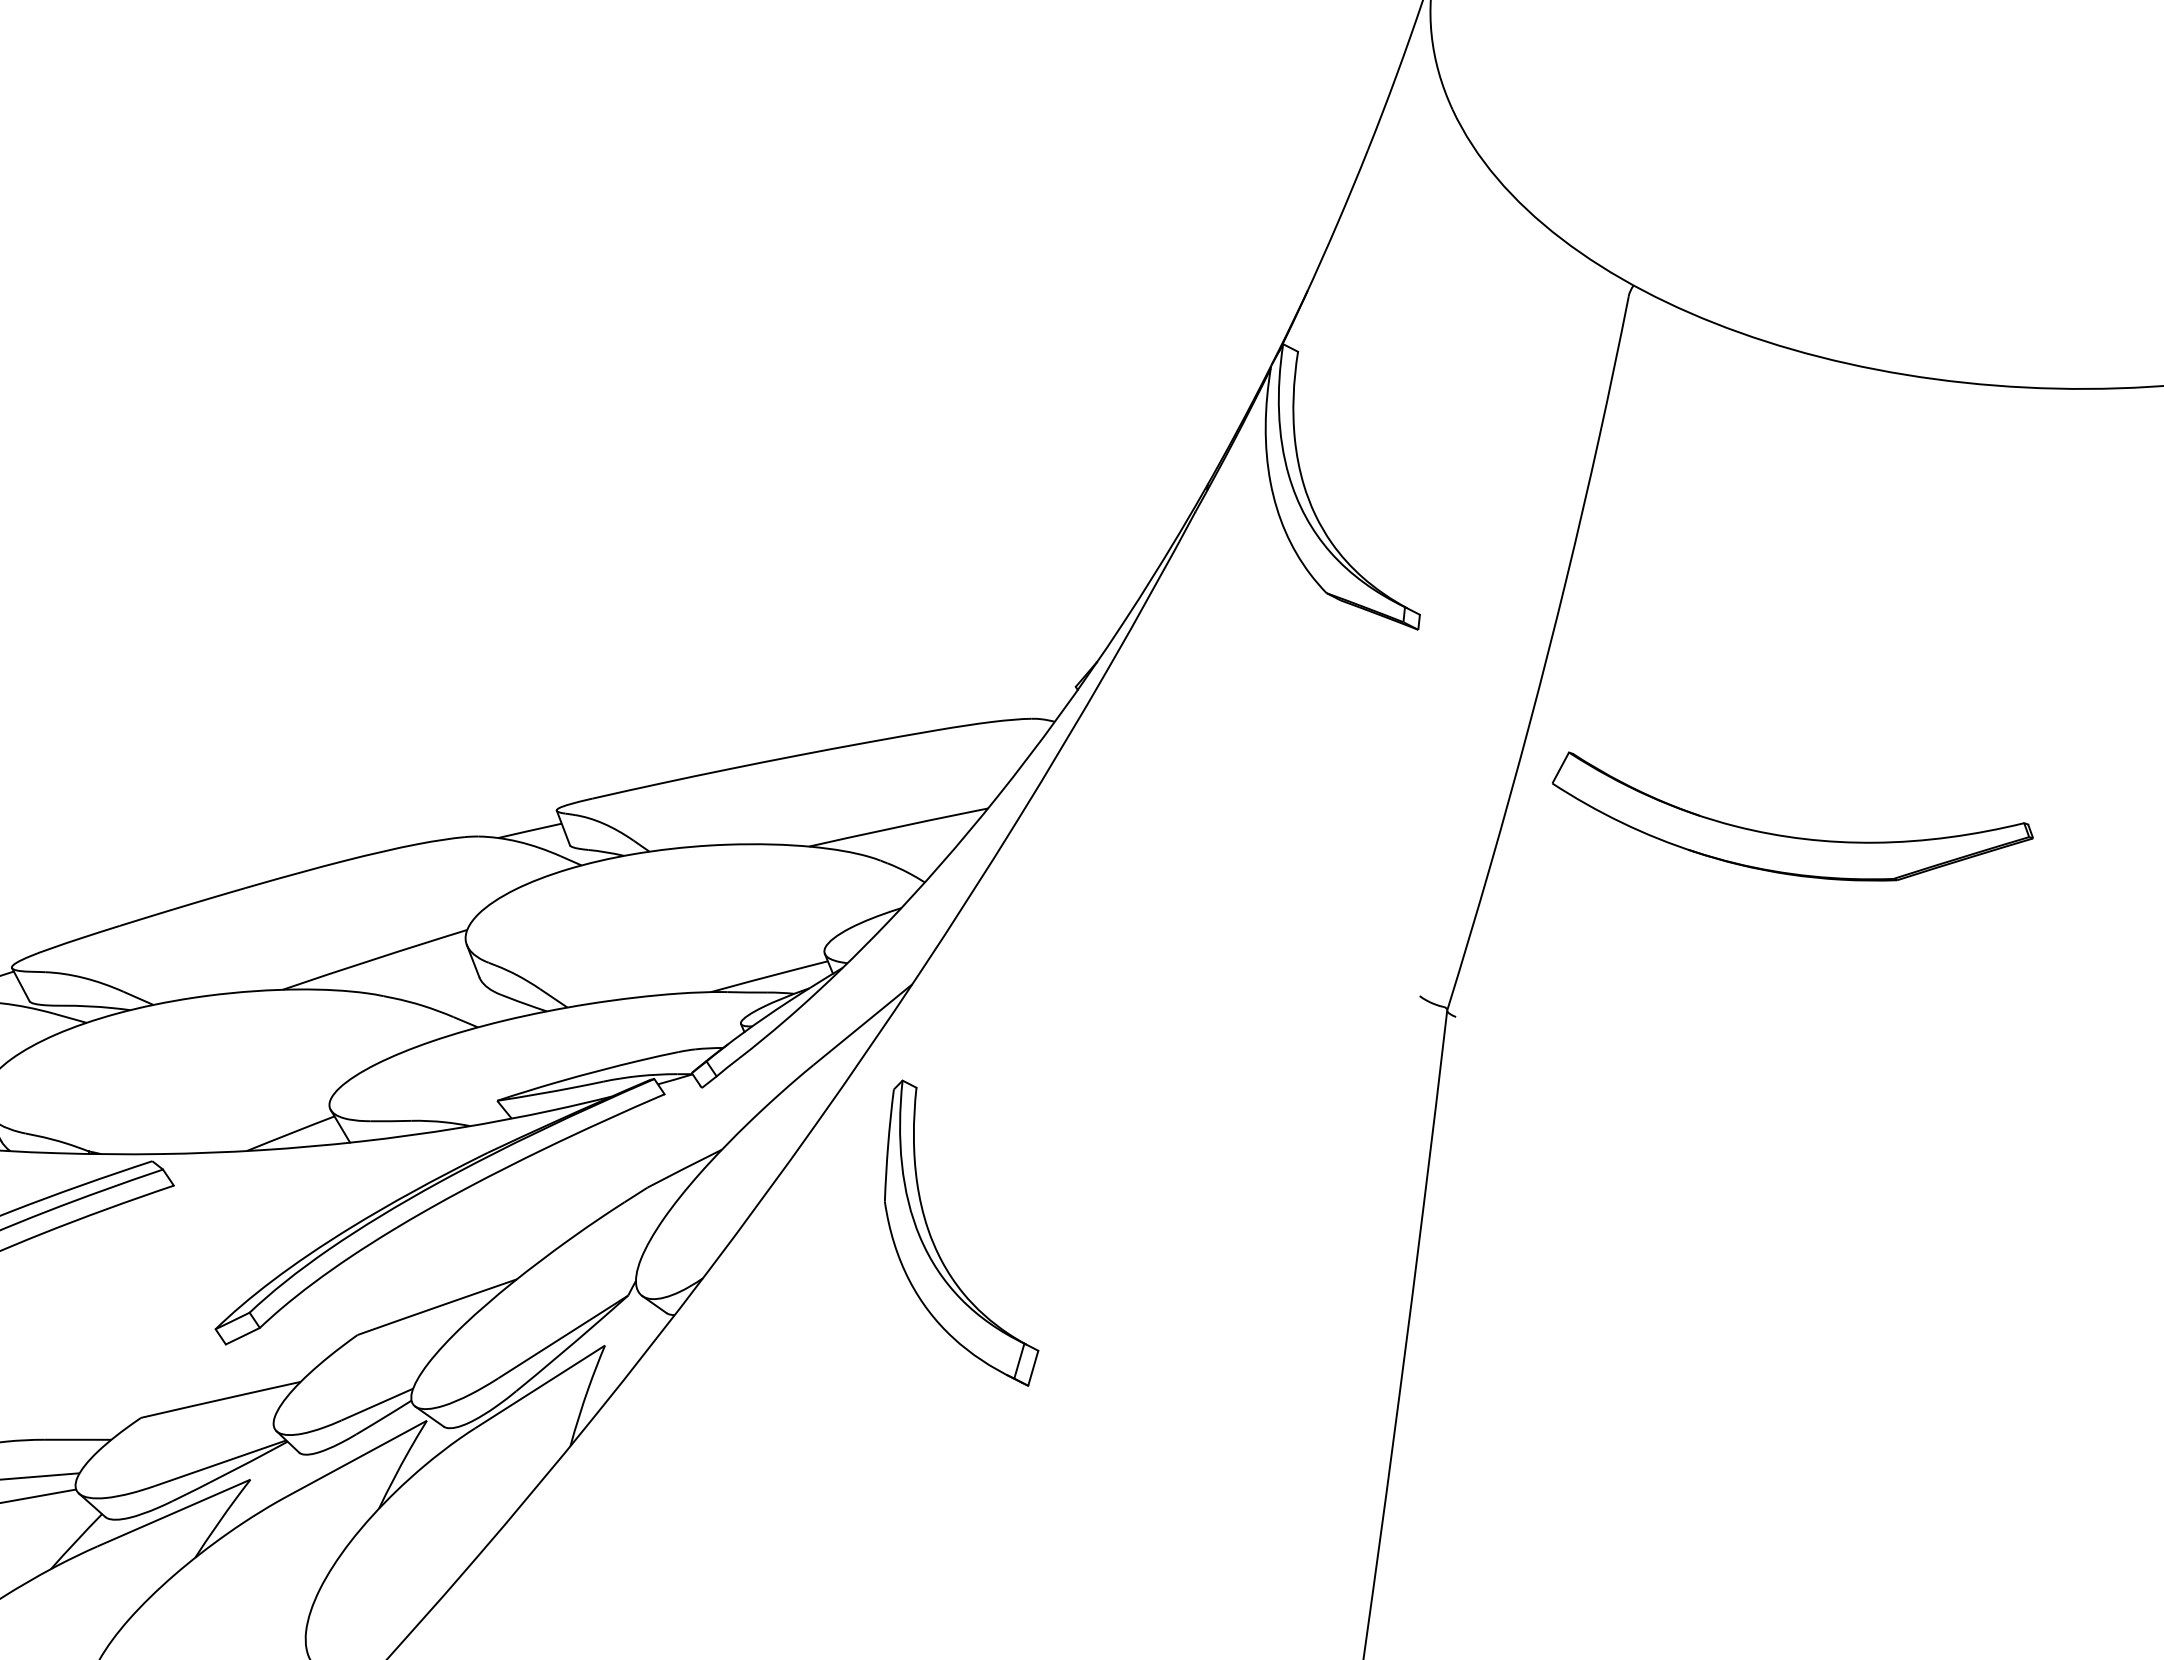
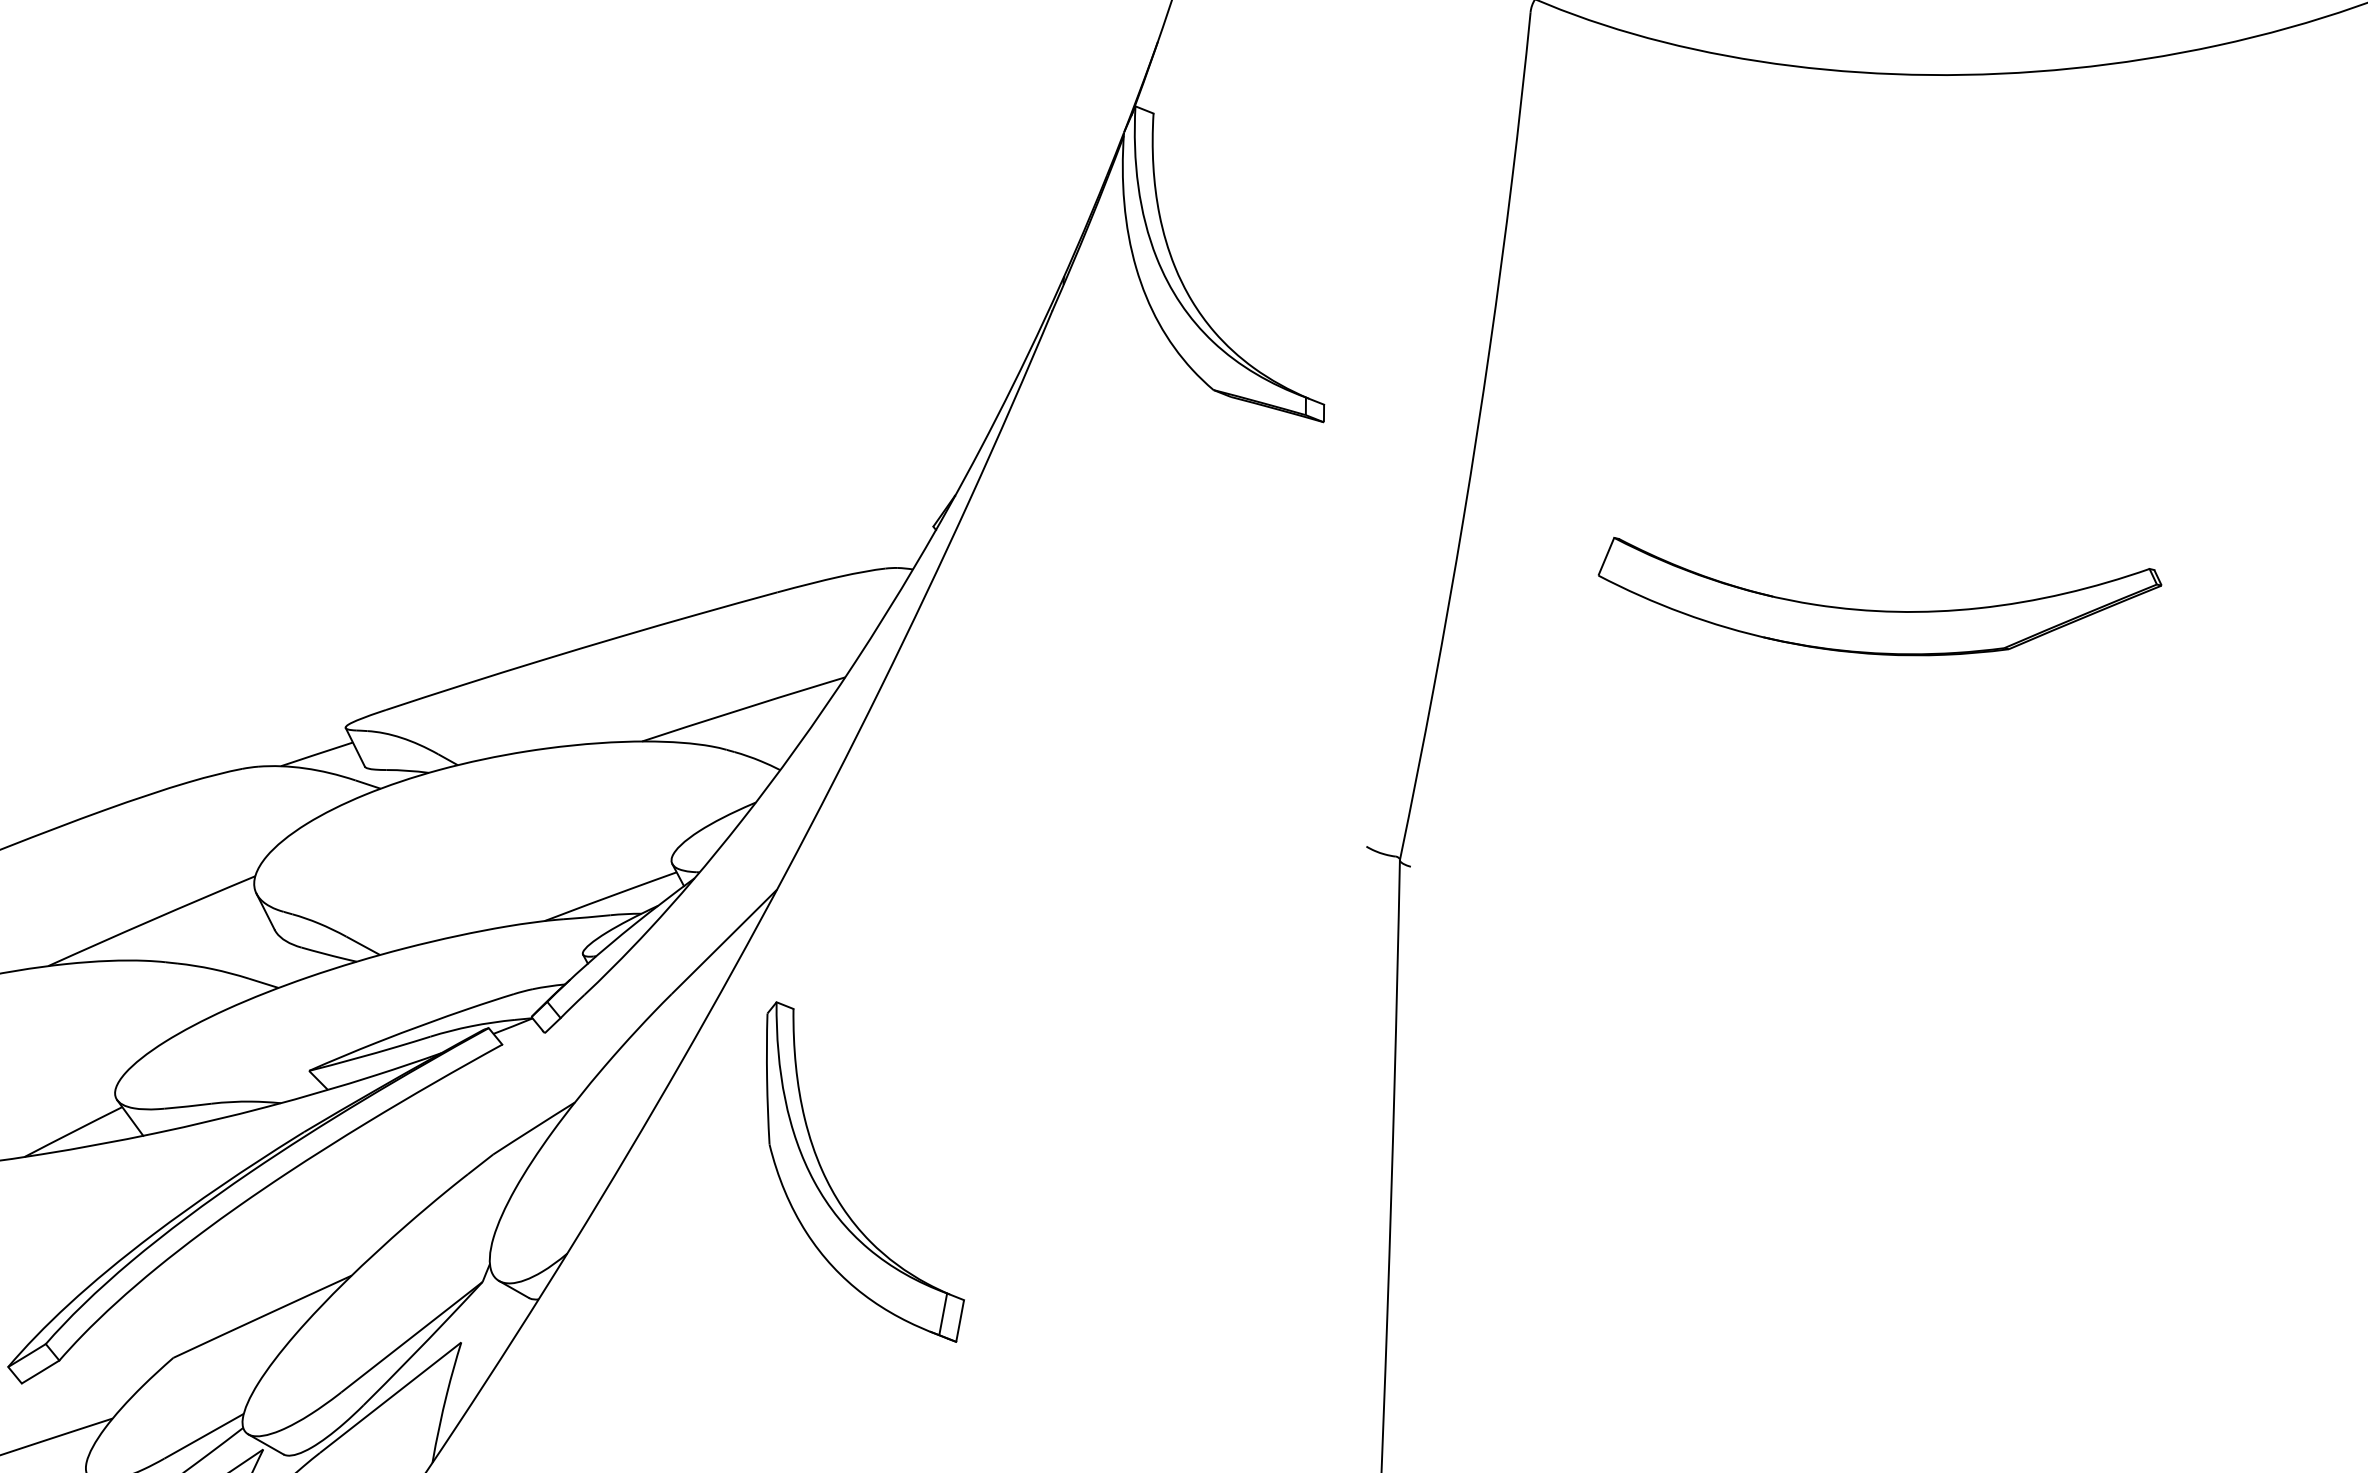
part: (1787, 835) -> (1876, 609), moved

